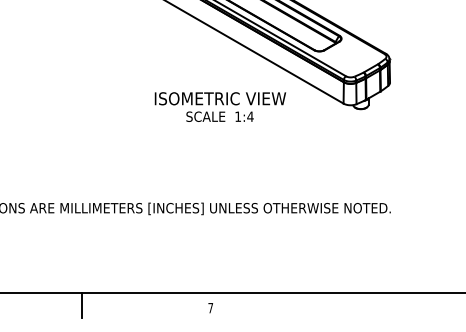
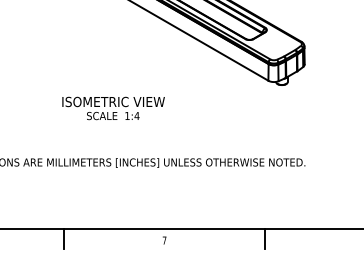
text: (220, 106) -> (113, 108), moved
line: (339, 305) -> (265, 238), added

